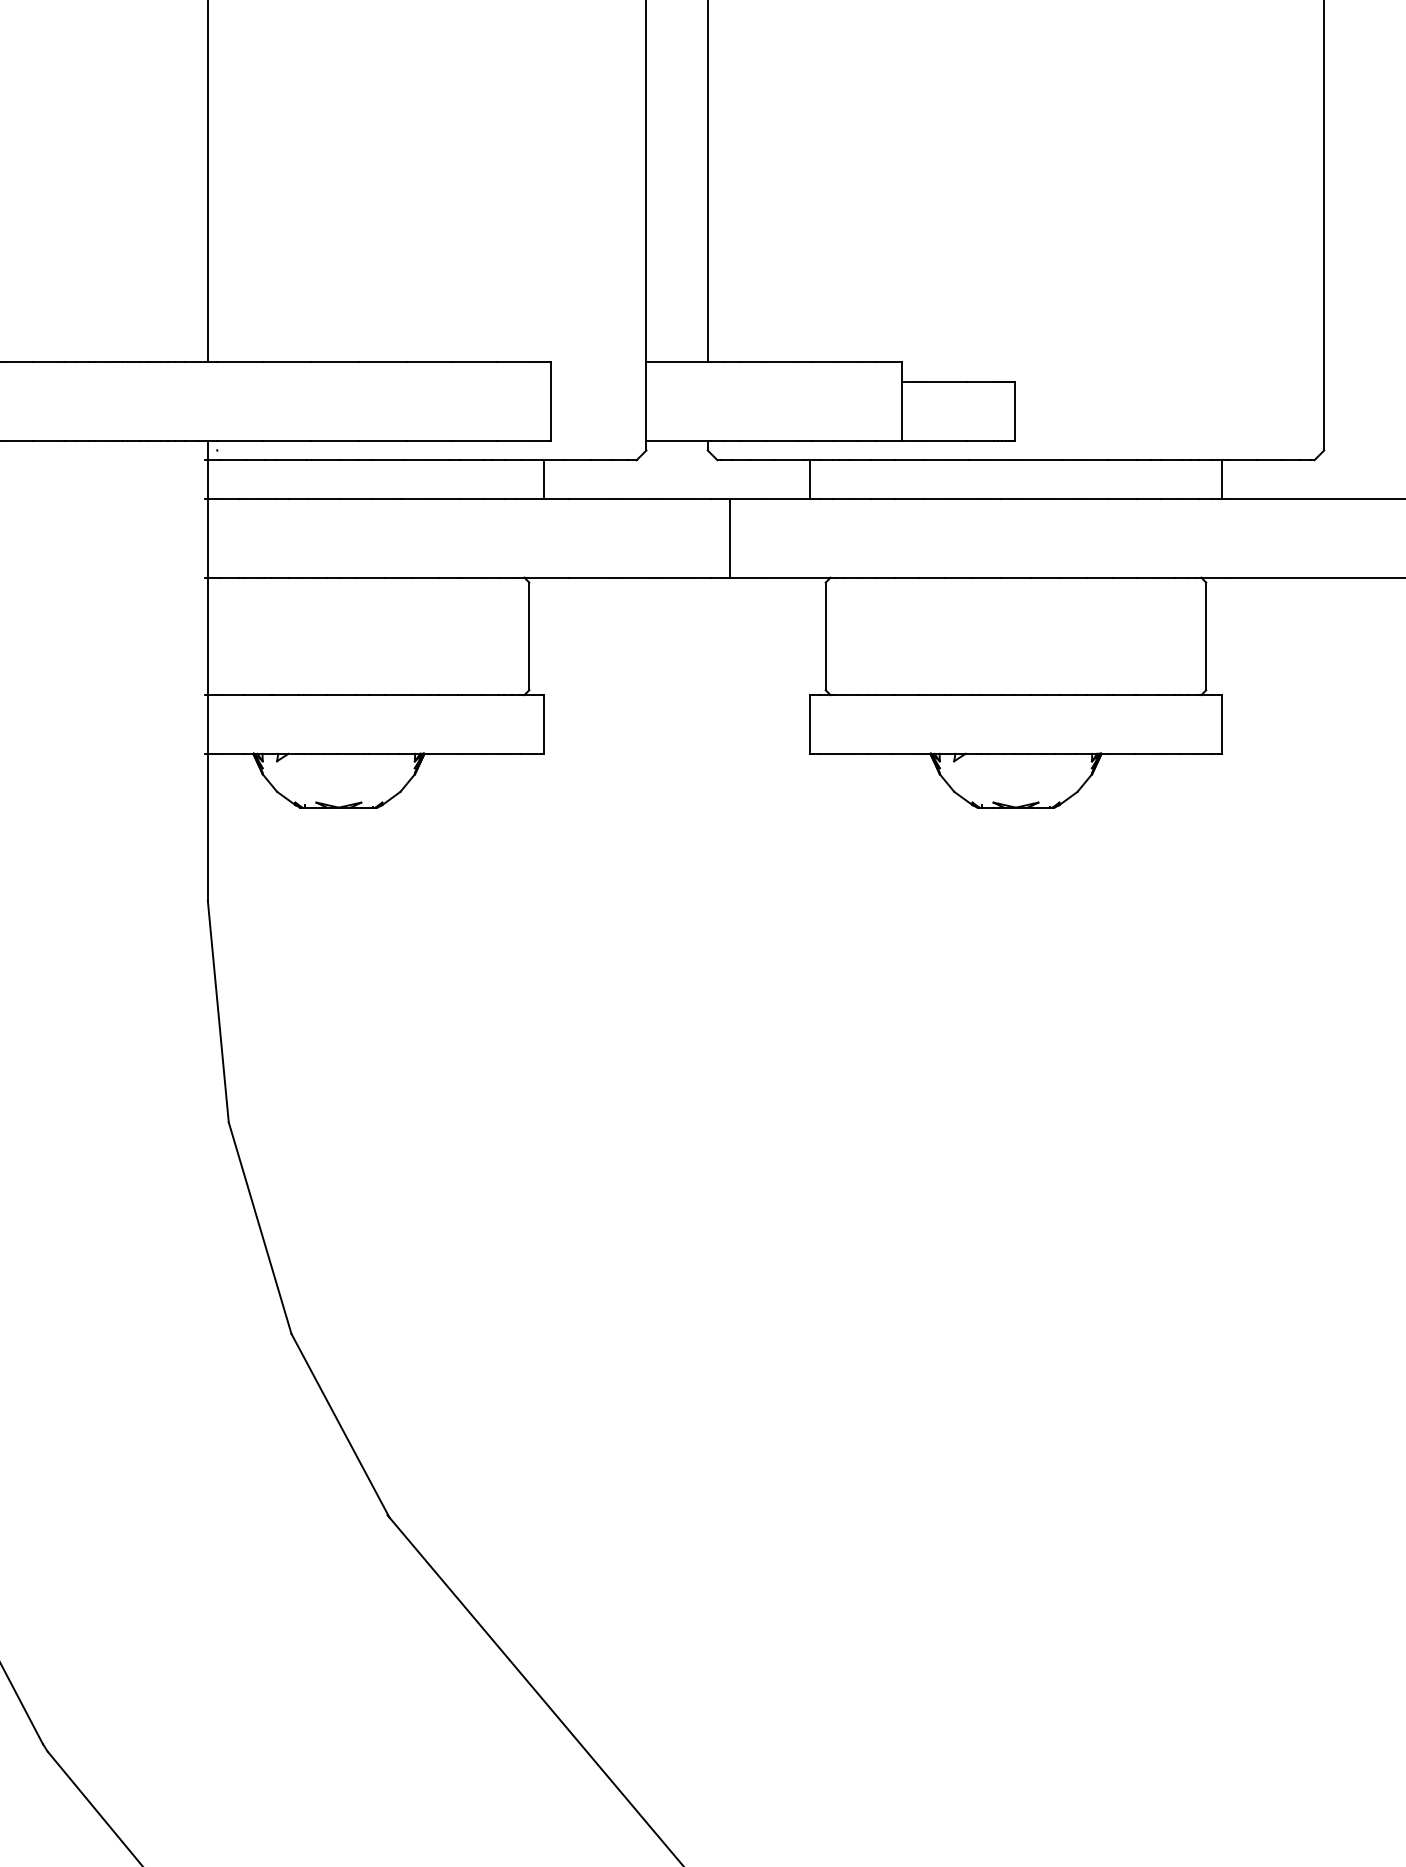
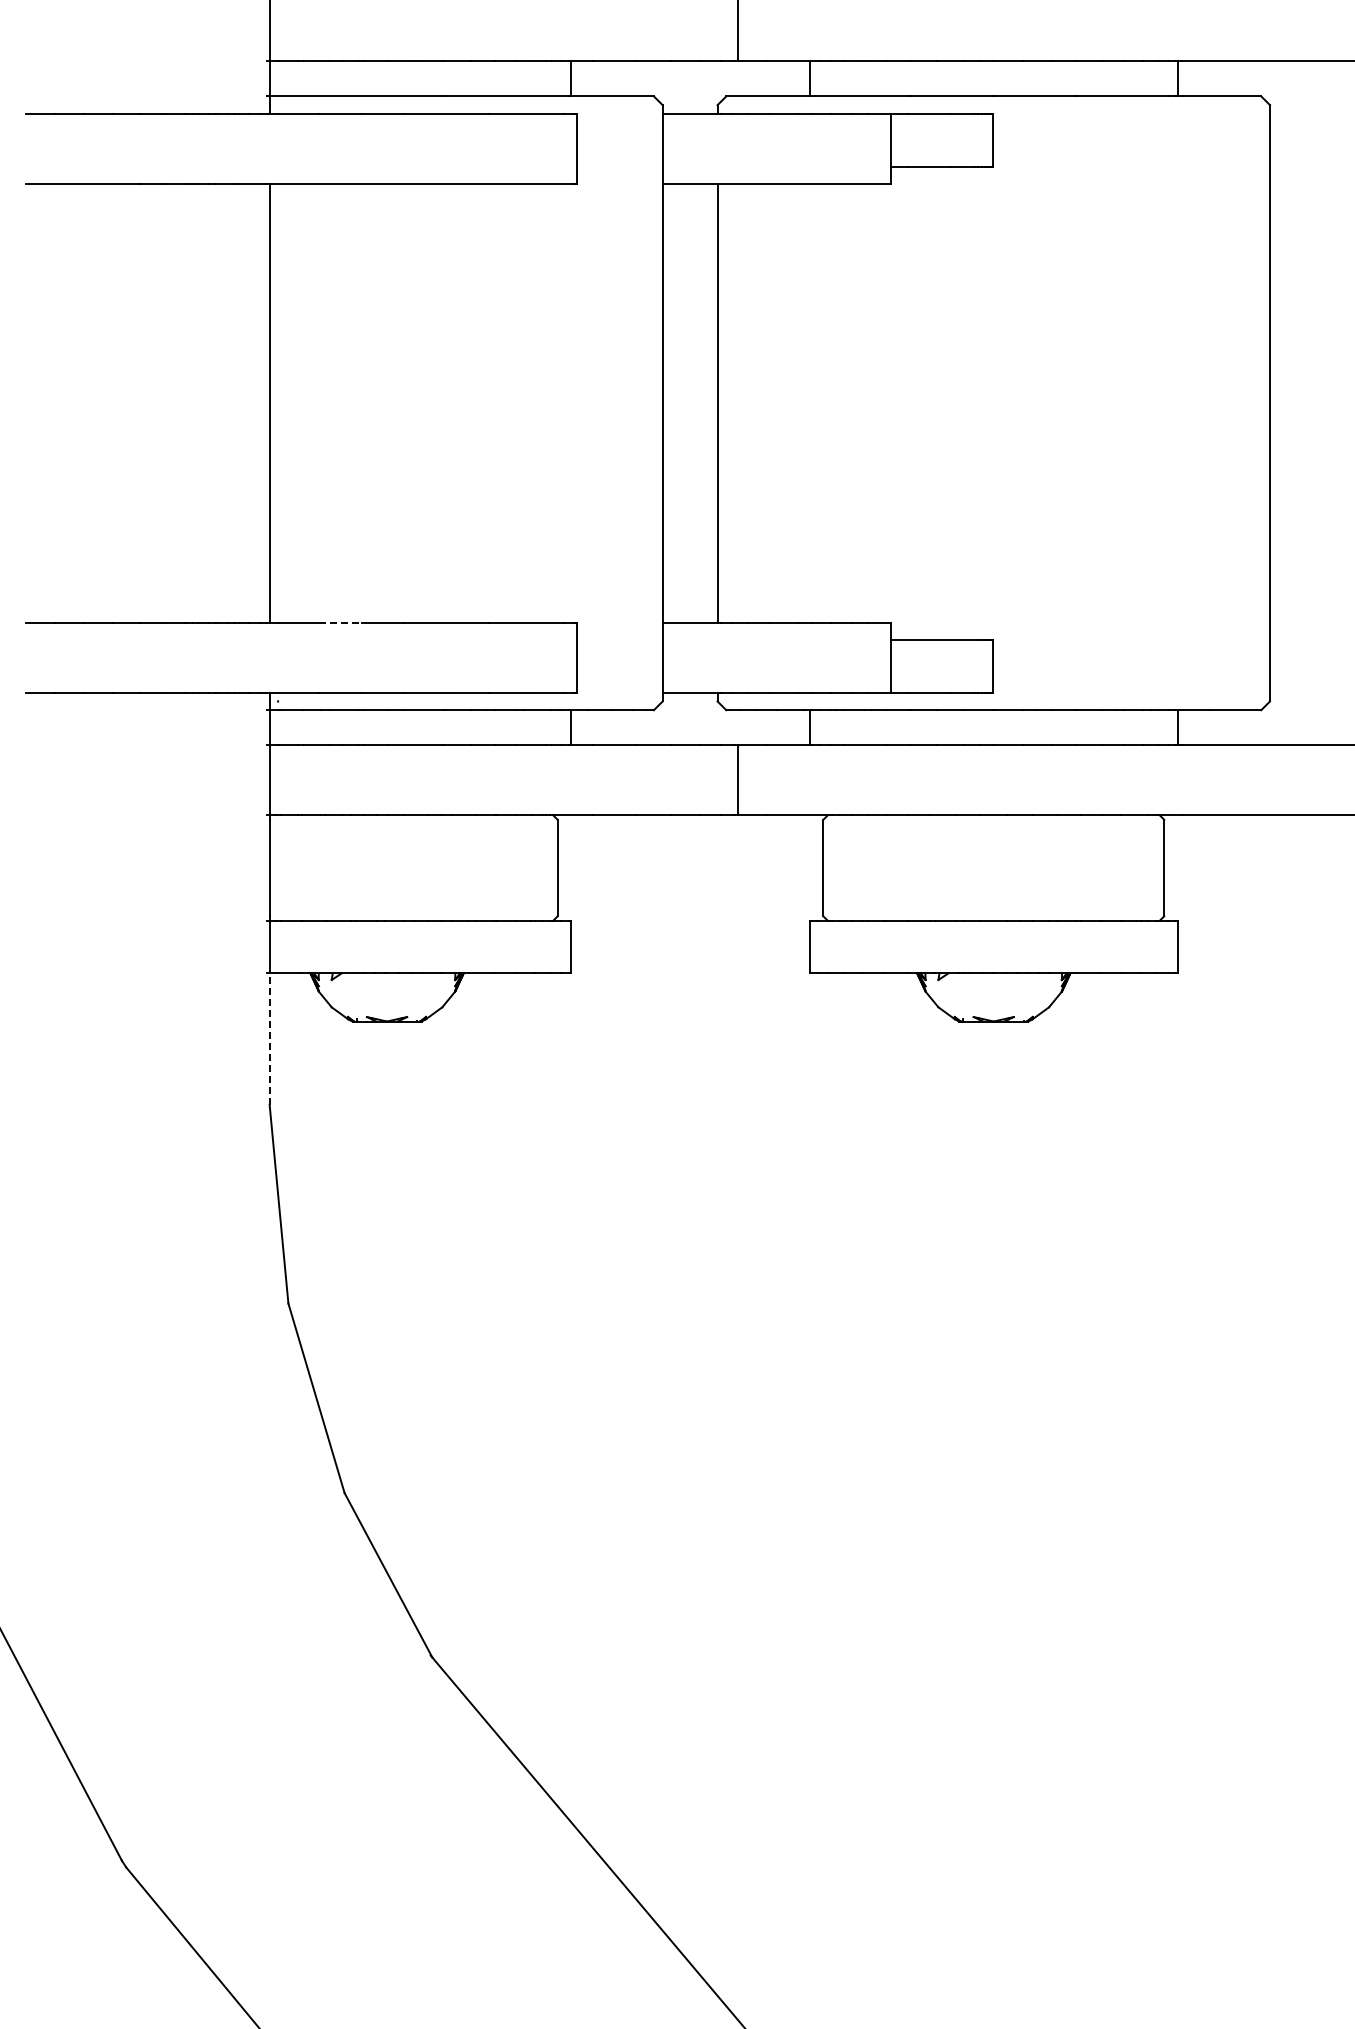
line: (288, 362) -> (341, 622), solid -> dashed
line: (207, 827) -> (269, 1039), solid -> dashed

